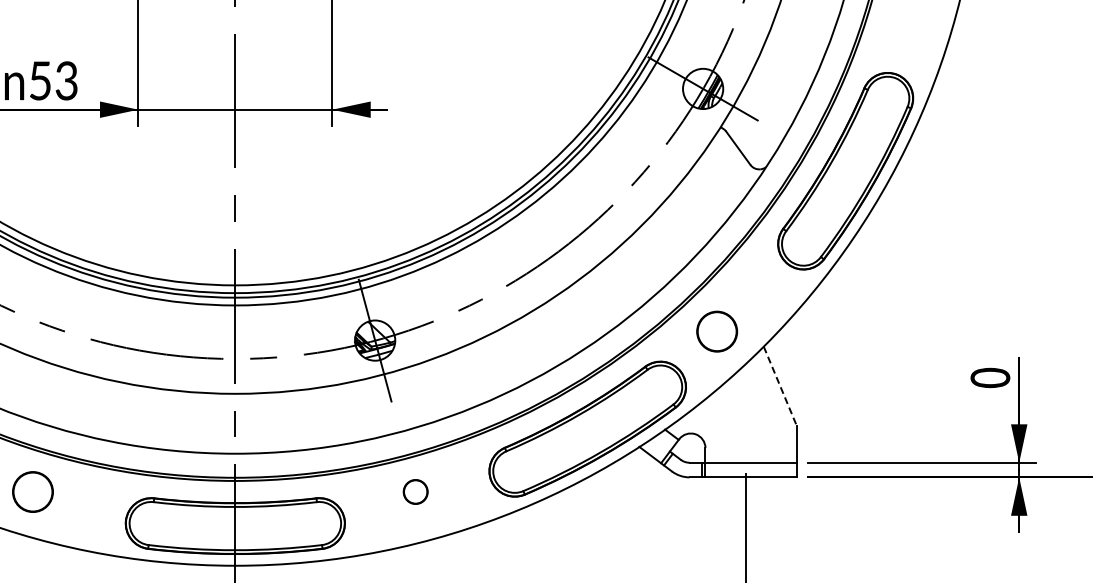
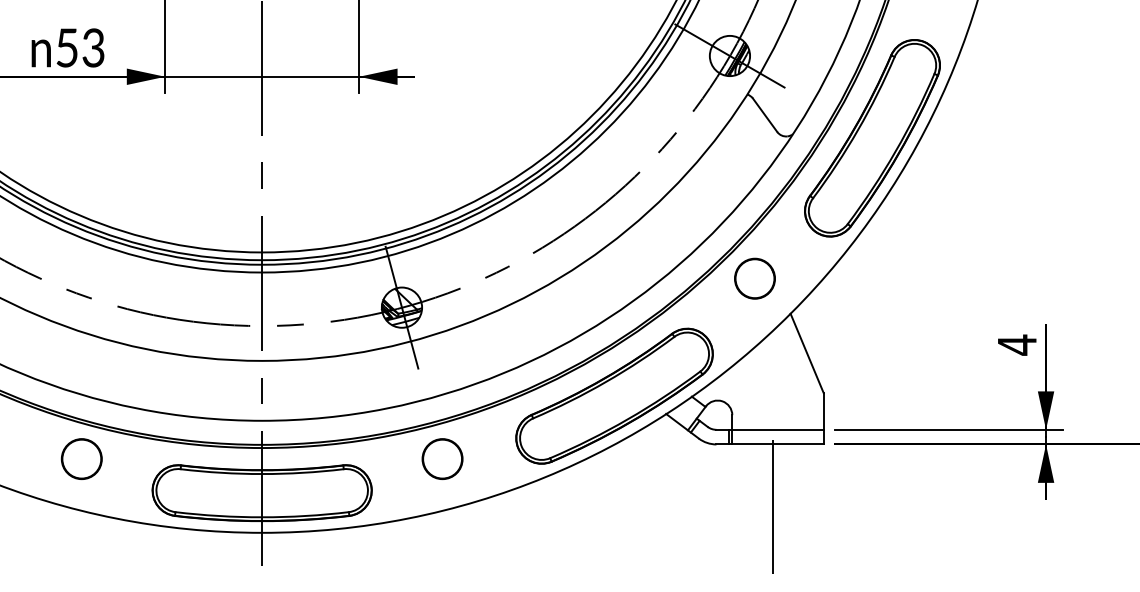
circle: (716, 331) -> (754, 278), moved
text: (990, 377) -> (1017, 344), 0 -> 4
line: (780, 386) -> (807, 353), dashed -> solid
circle: (32, 491) -> (81, 458), moved
circle: (415, 491) -> (442, 458), size x1.67

